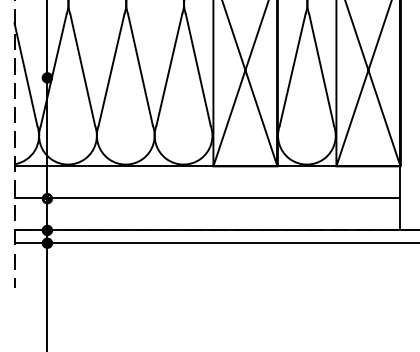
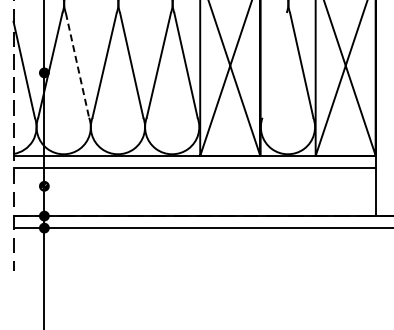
line: (82, 69) -> (77, 65), solid -> dashed
line: (292, 69) -> (274, 65), removed
line: (207, 198) -> (194, 168), moved

